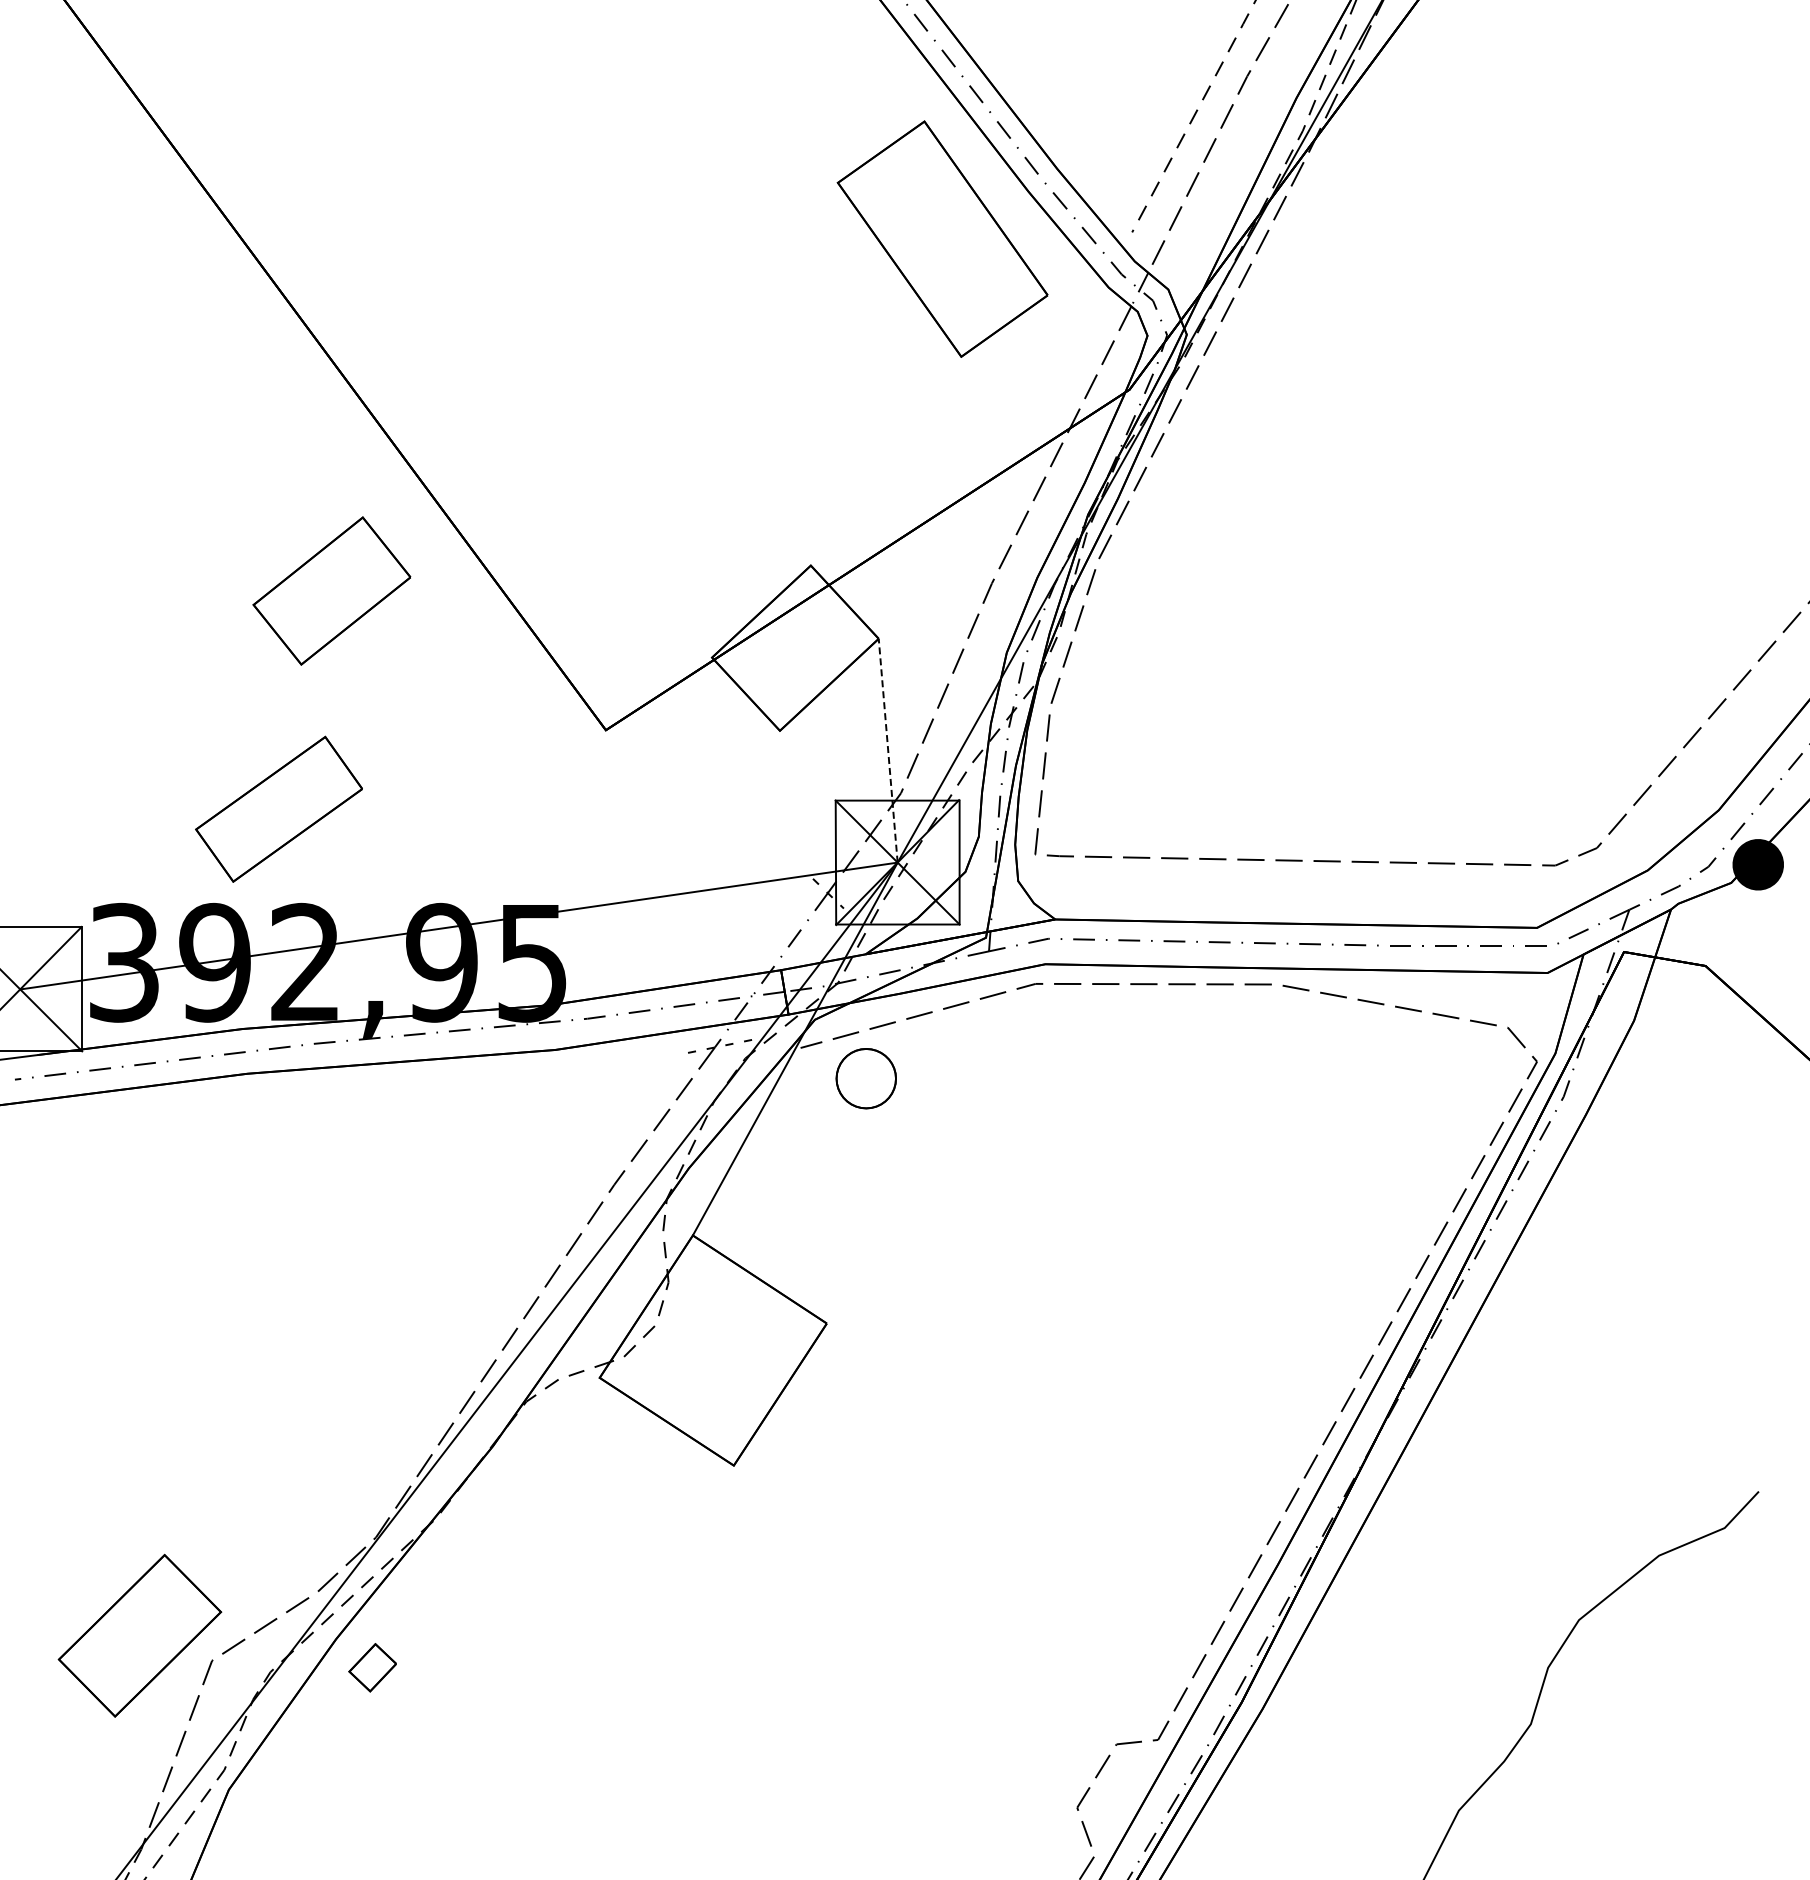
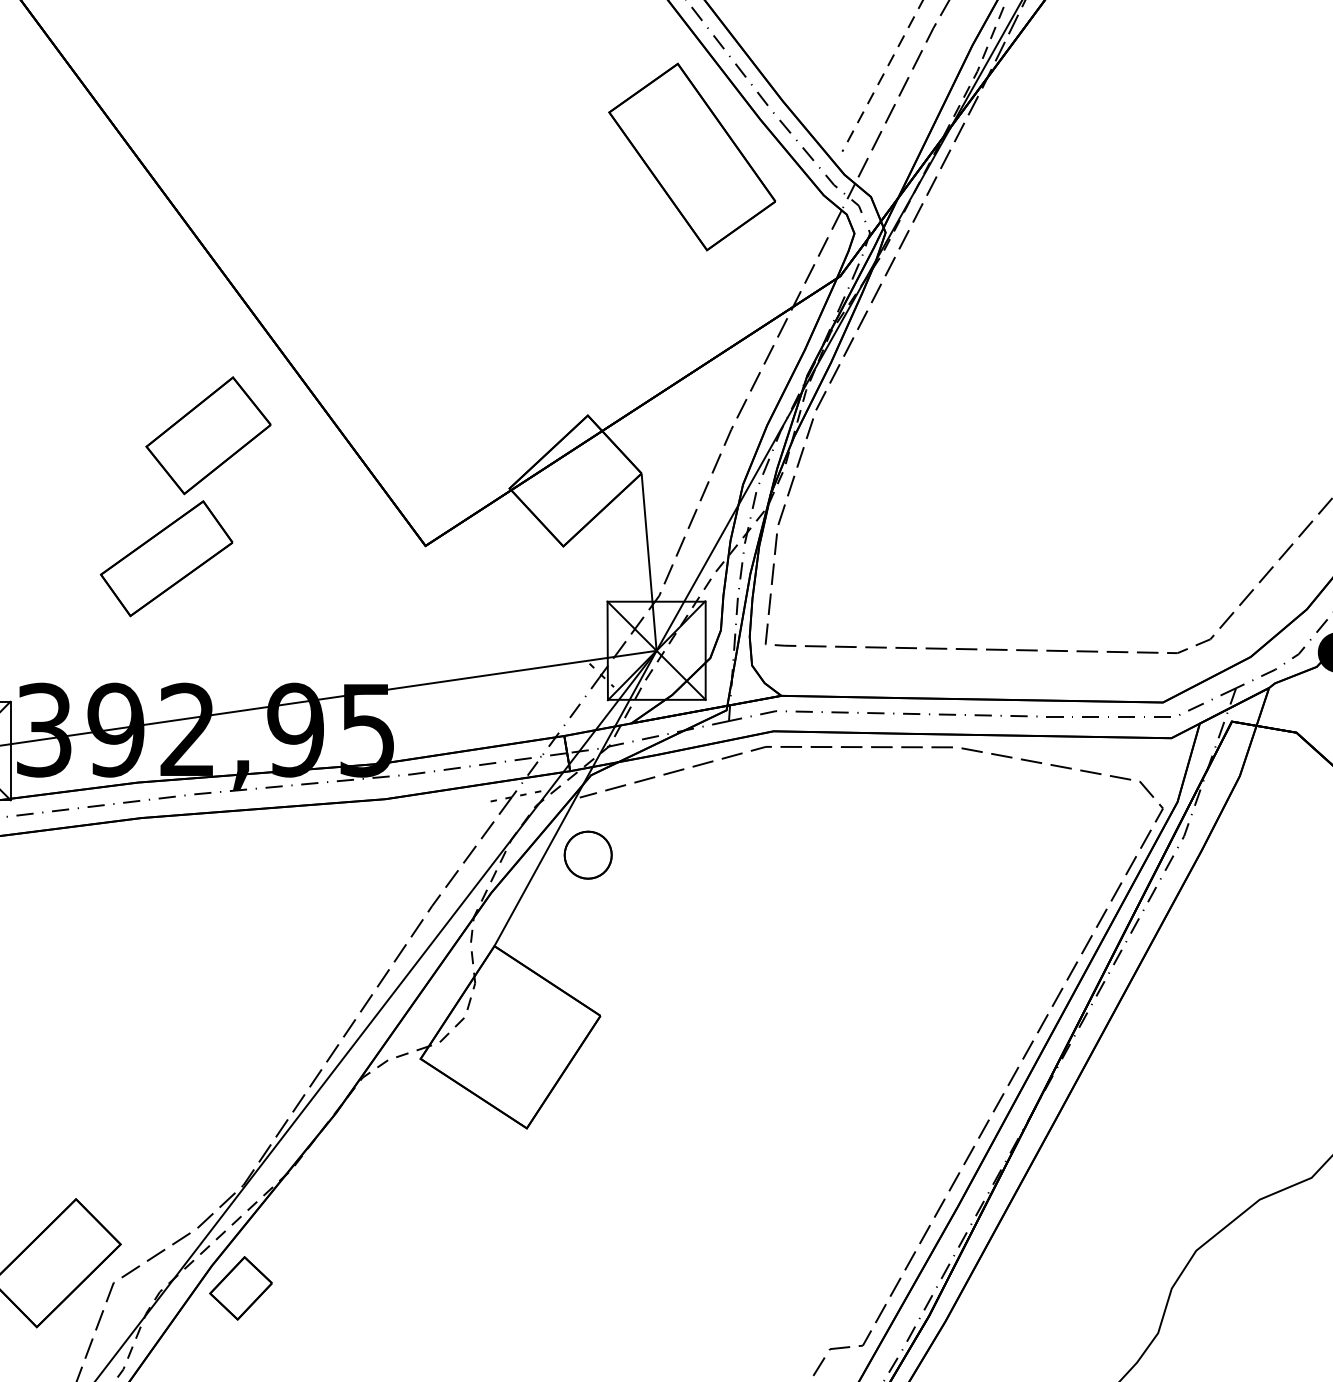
line: (888, 750) -> (649, 562), dashed -> solid
part: (278, 808) -> (166, 558), moved
part: (865, 1078) -> (587, 855), moved
part: (372, 1667) -> (240, 1288), size x1.67

